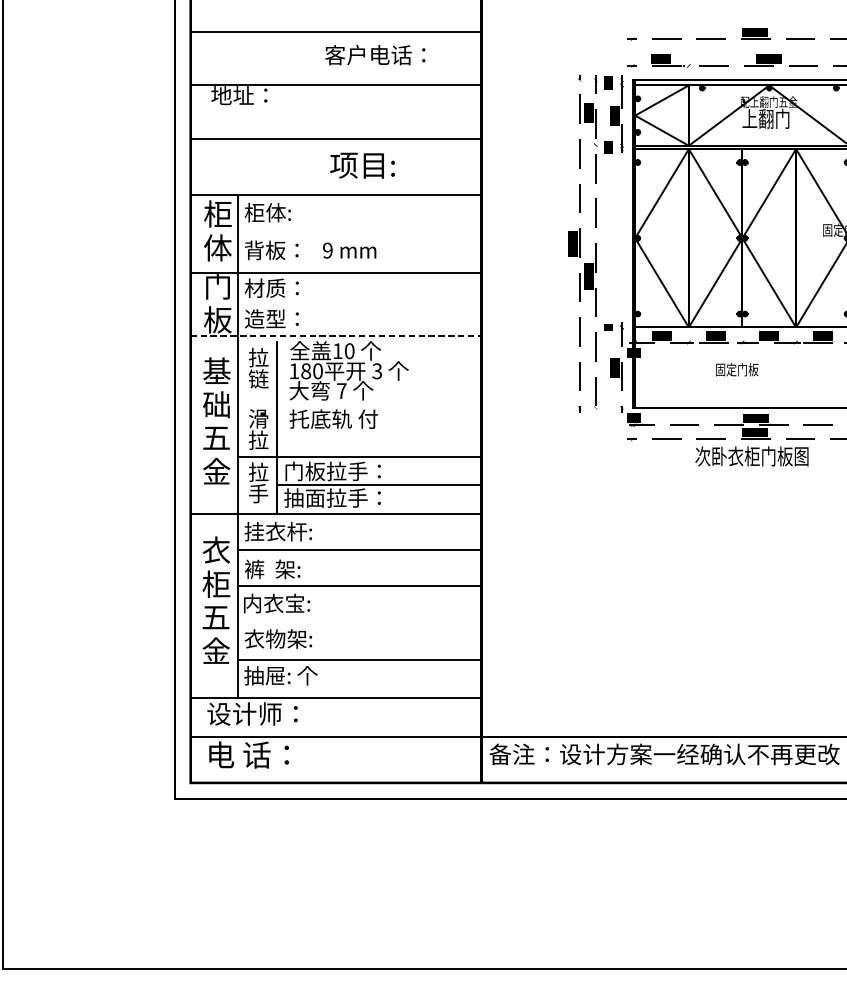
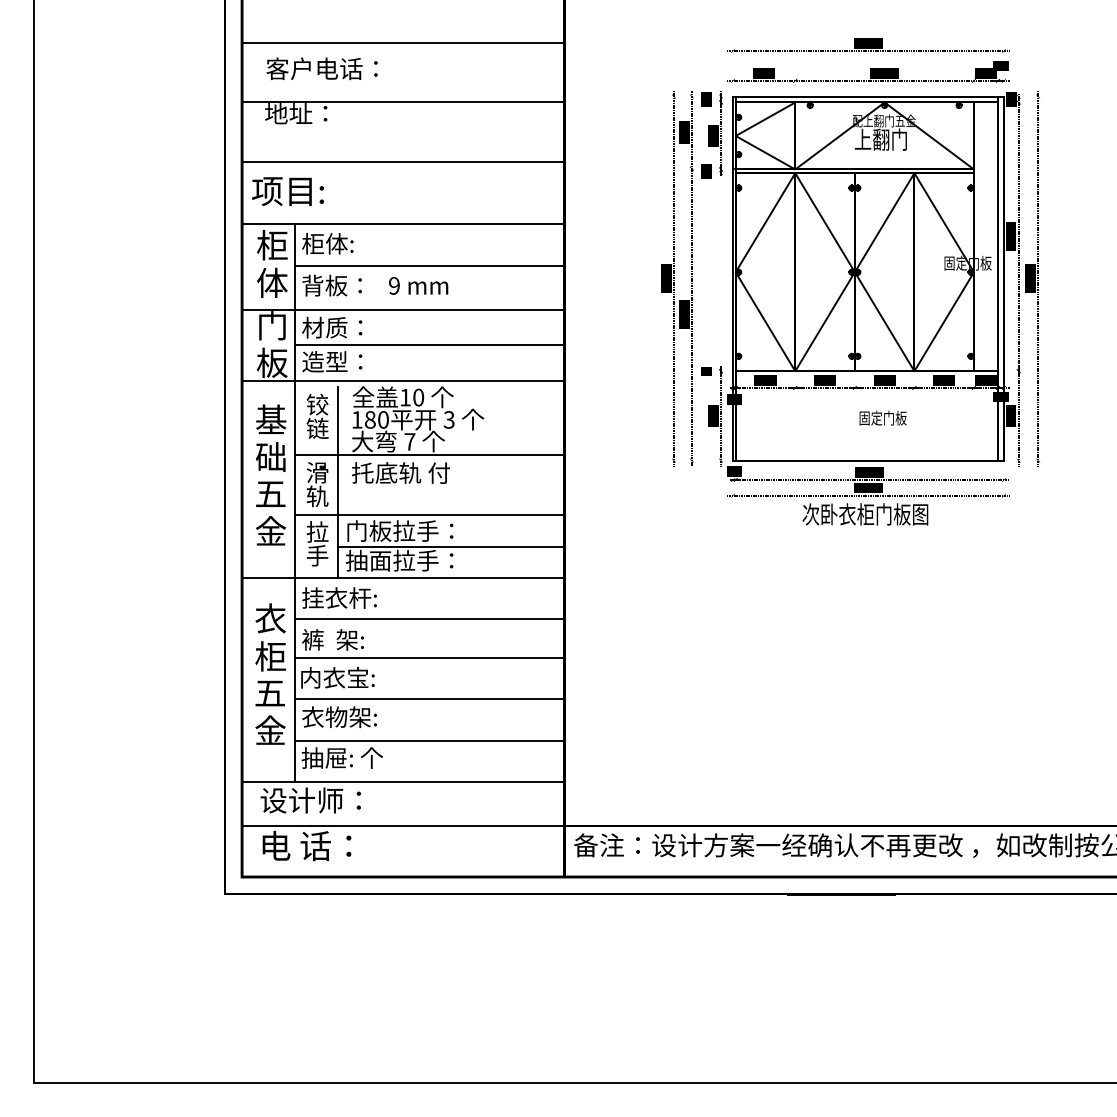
text: (374, 54) -> (321, 68), moved
text: (362, 165) -> (287, 191), moved
line: (359, 232) -> (429, 265), added
line: (359, 303) -> (429, 344), added
line: (336, 335) -> (403, 380), dashed -> solid
text: (258, 357) -> (317, 404), 拉 -> 铰
text: (736, 369) -> (882, 417), moved
line: (359, 402) -> (429, 454), added
text: (258, 440) -> (317, 496), 拉 -> 轨
line: (359, 623) -> (429, 699), added

